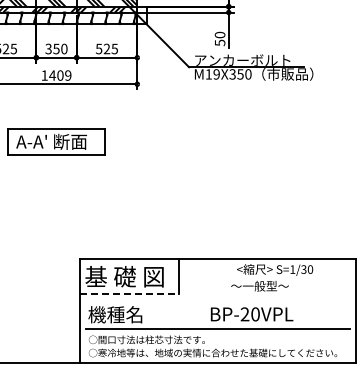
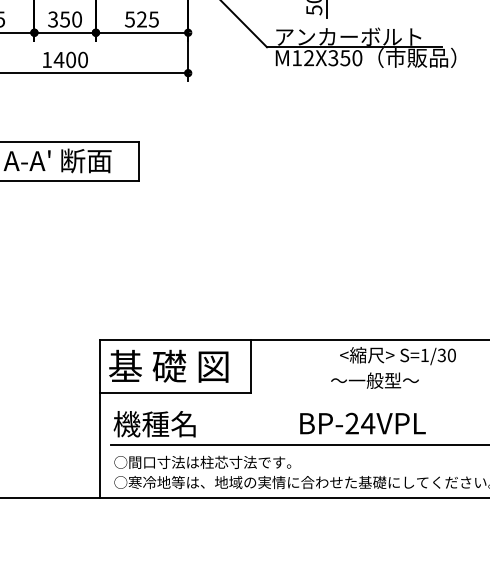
text: (216, 74) -> (308, 58), M19X350 -> M12X350
text: (68, 75) -> (83, 59), 1409 -> 1400
line: (129, 293) -> (176, 391), dashed -> solid
text: (255, 314) -> (368, 423), BP-20VPL -> BP-24VPL

